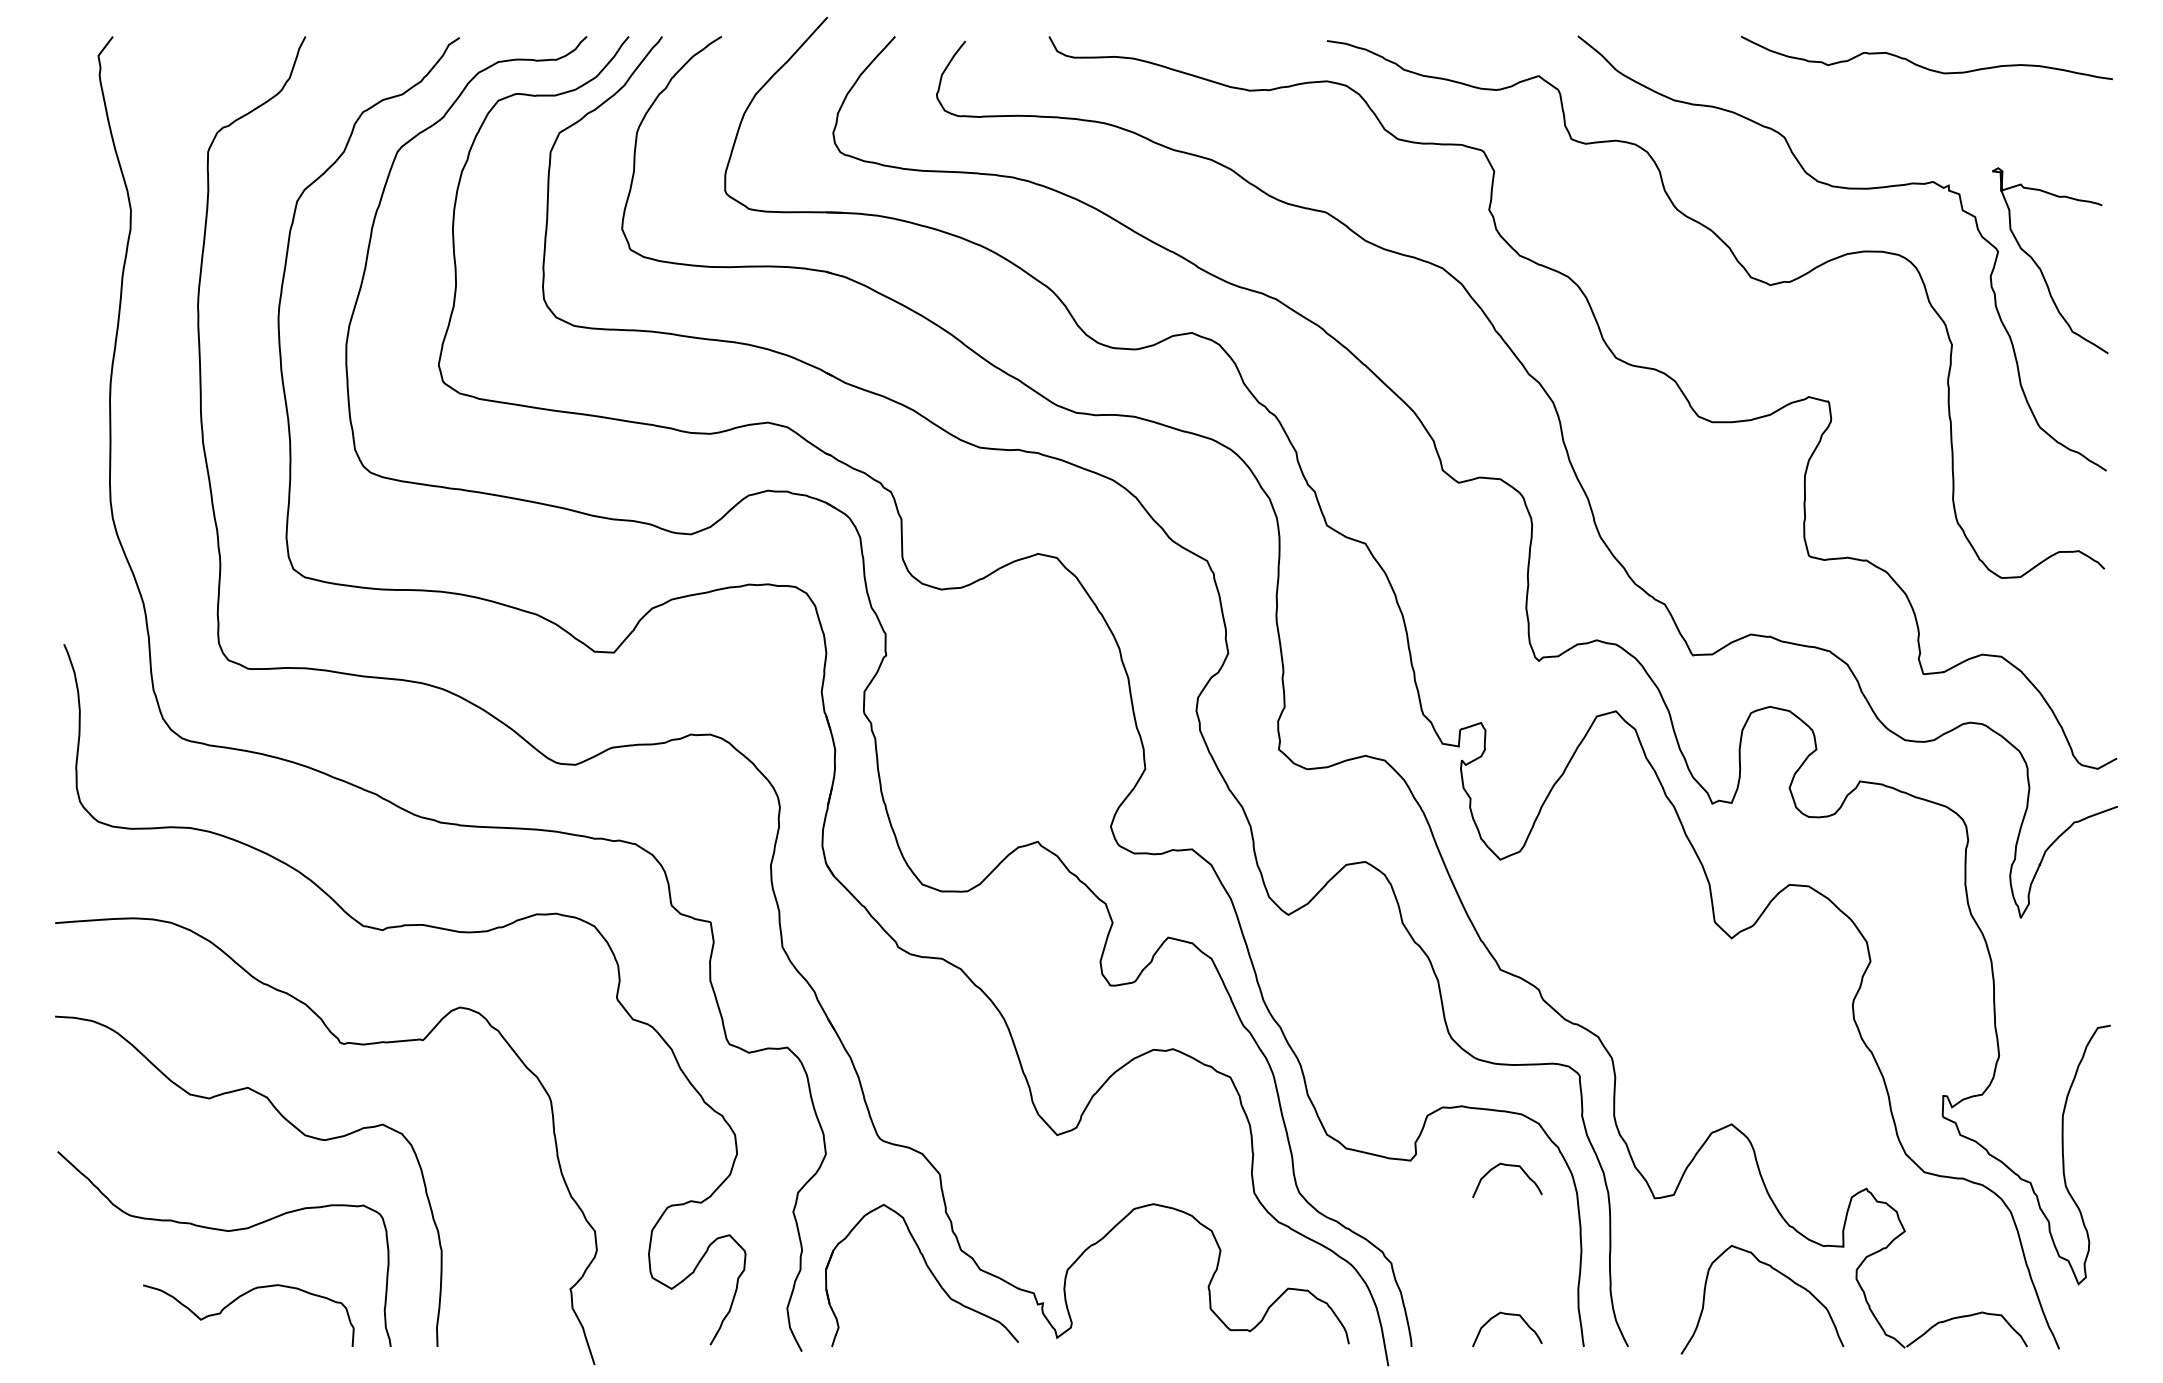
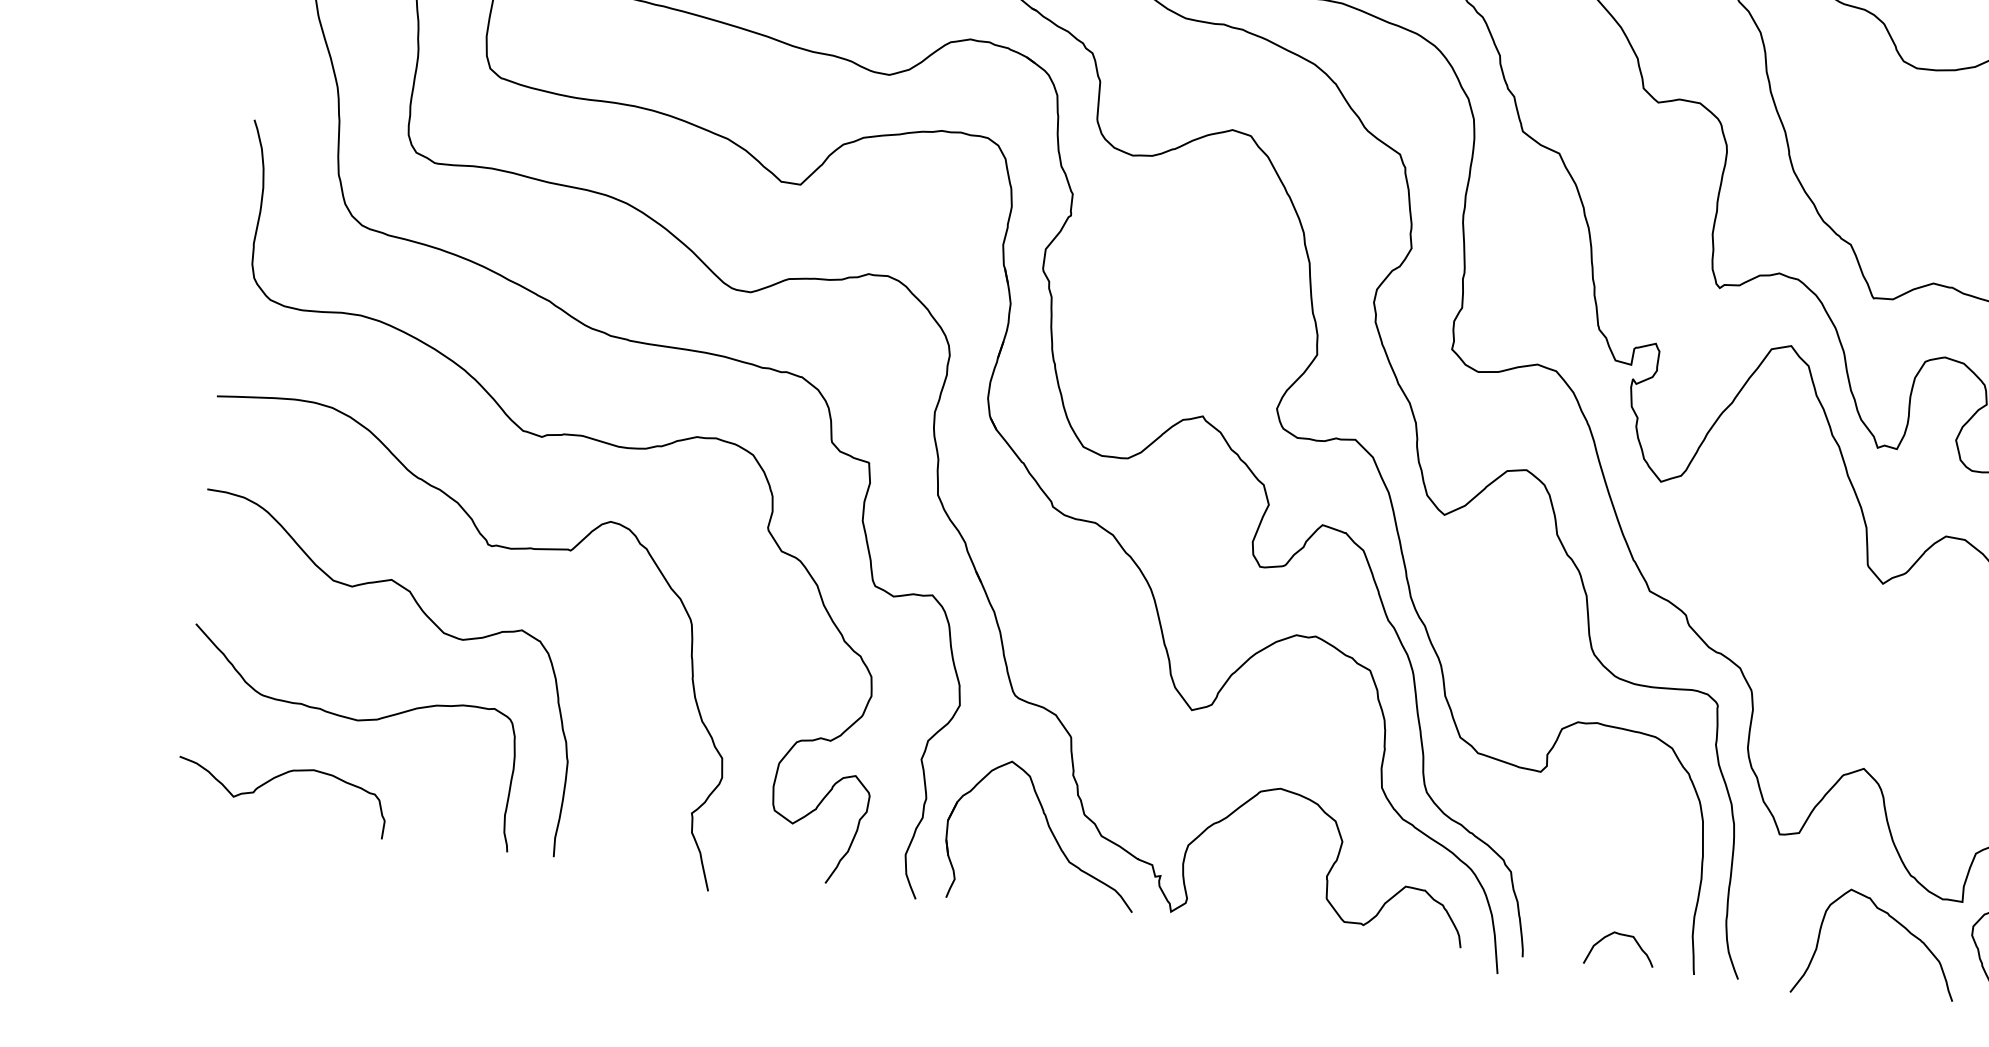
curve: (1509, 1166) -> (1638, 787), removed
curve: (236, 1300) -> (270, 781), moved

